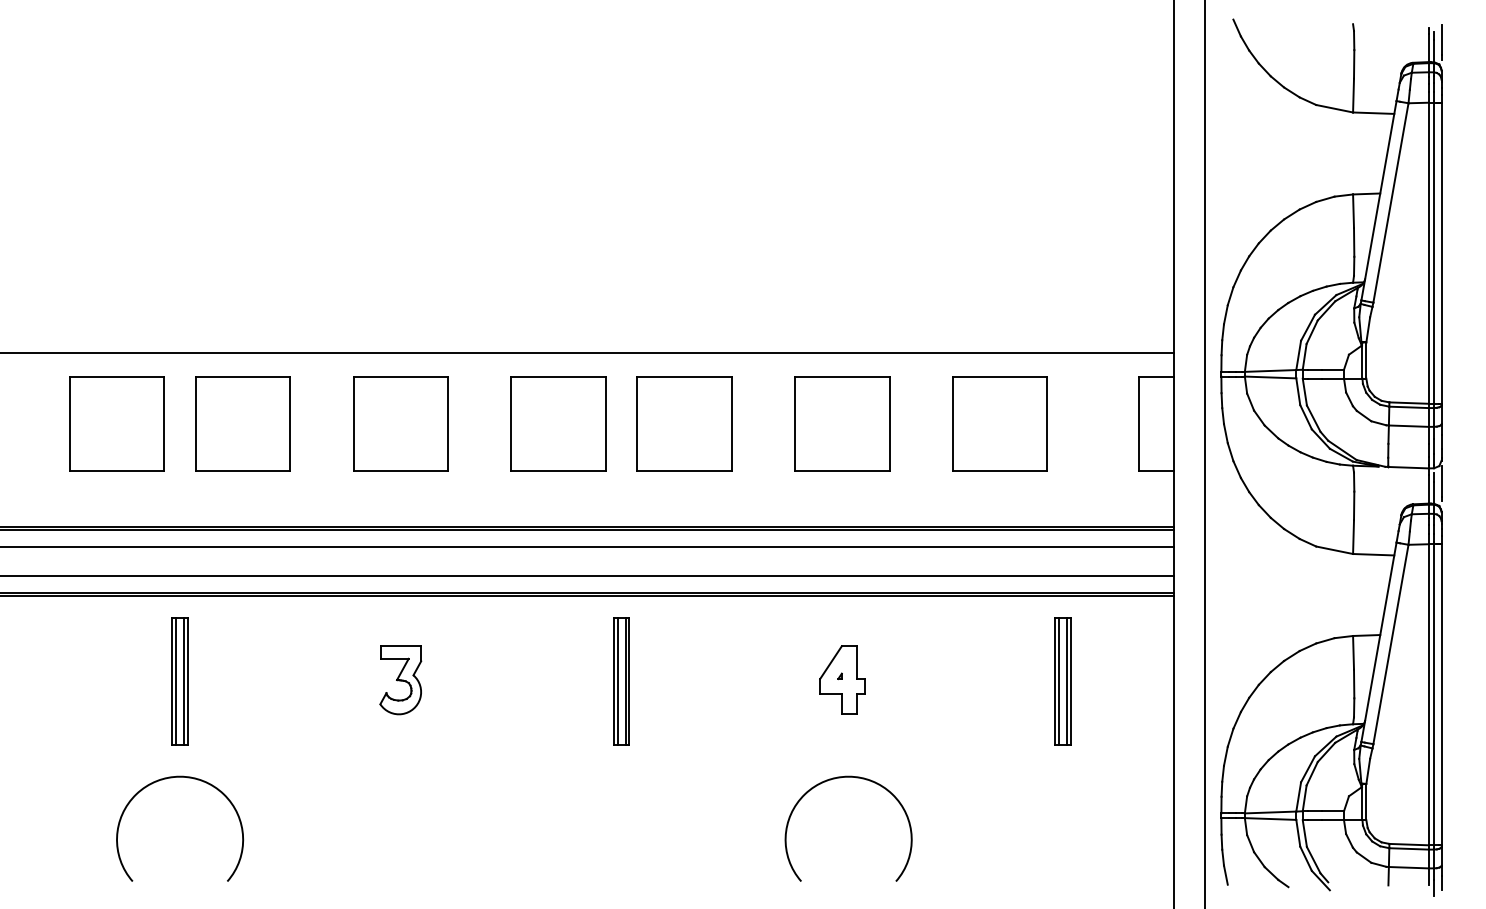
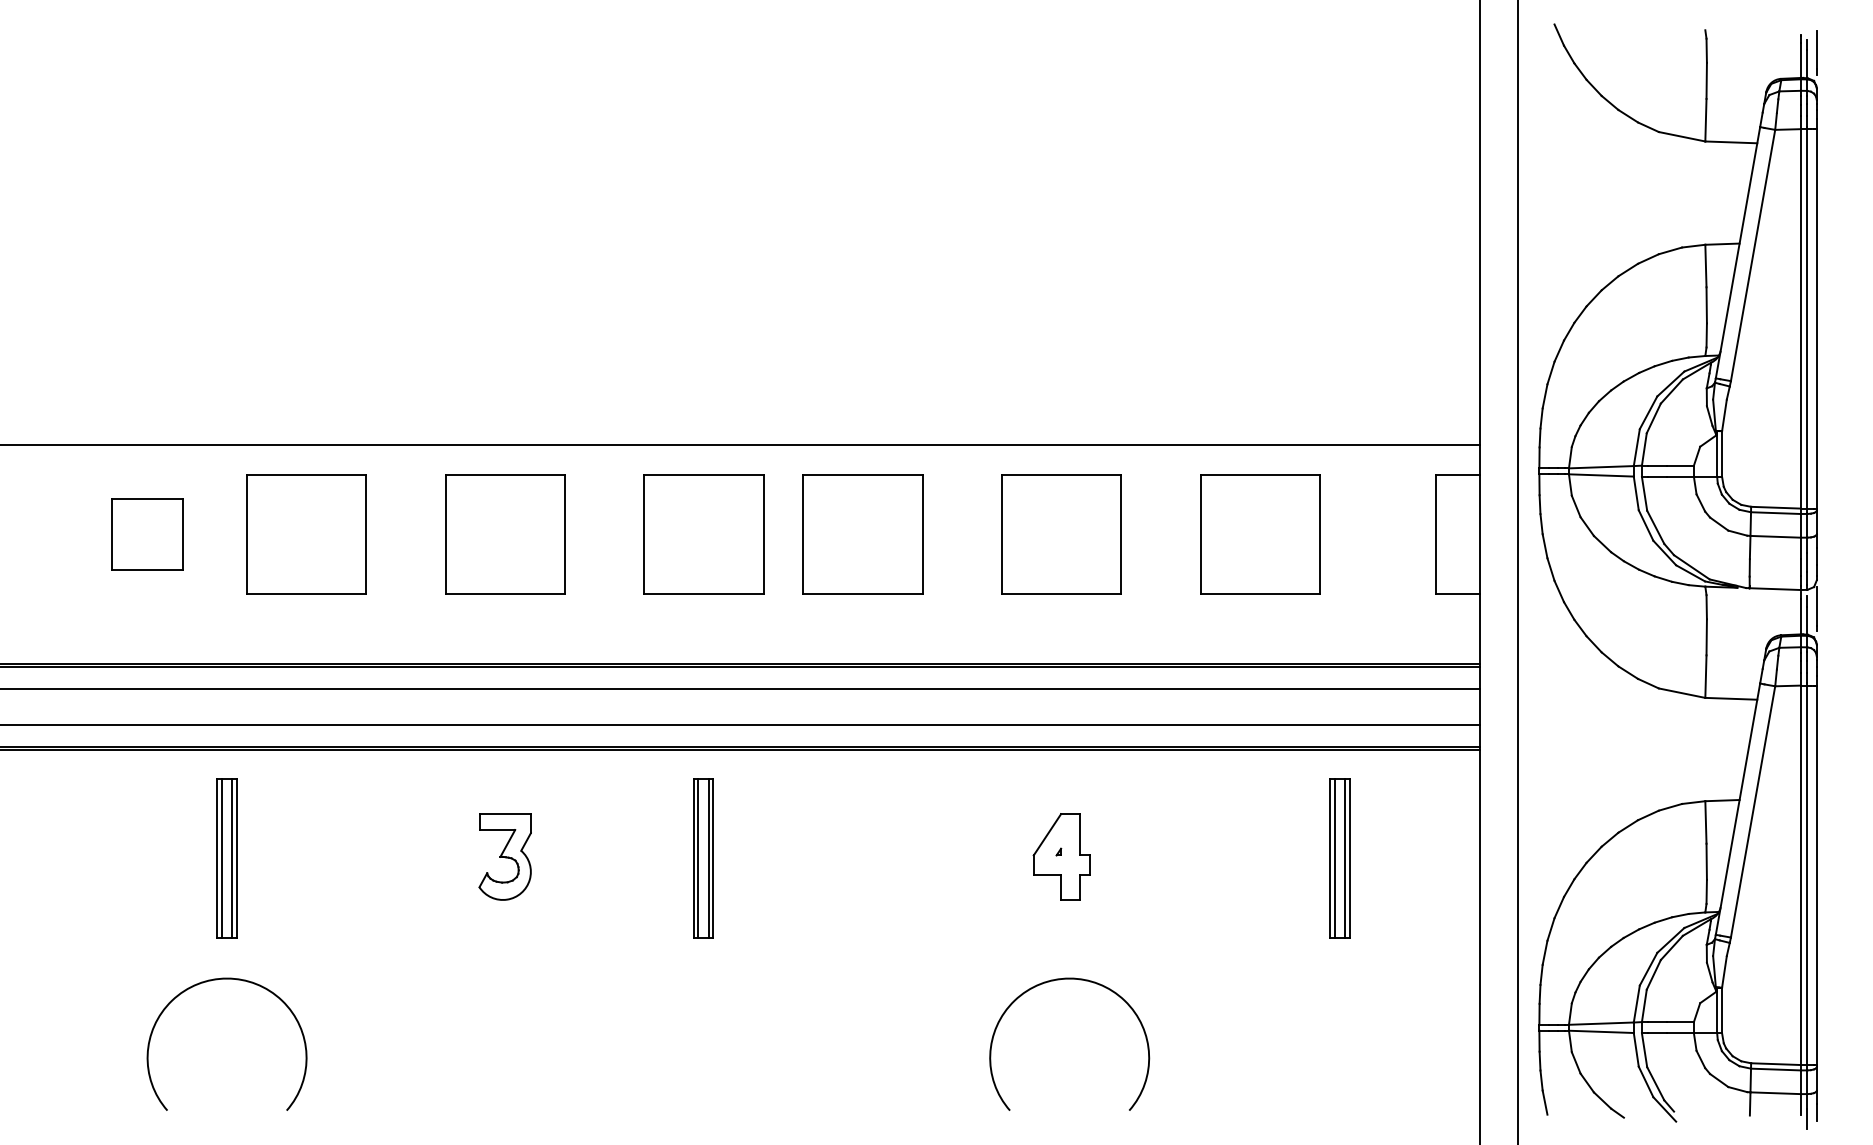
part: (116, 424) -> (147, 534), size x0.6
part: (621, 681) -> (703, 858), moved

